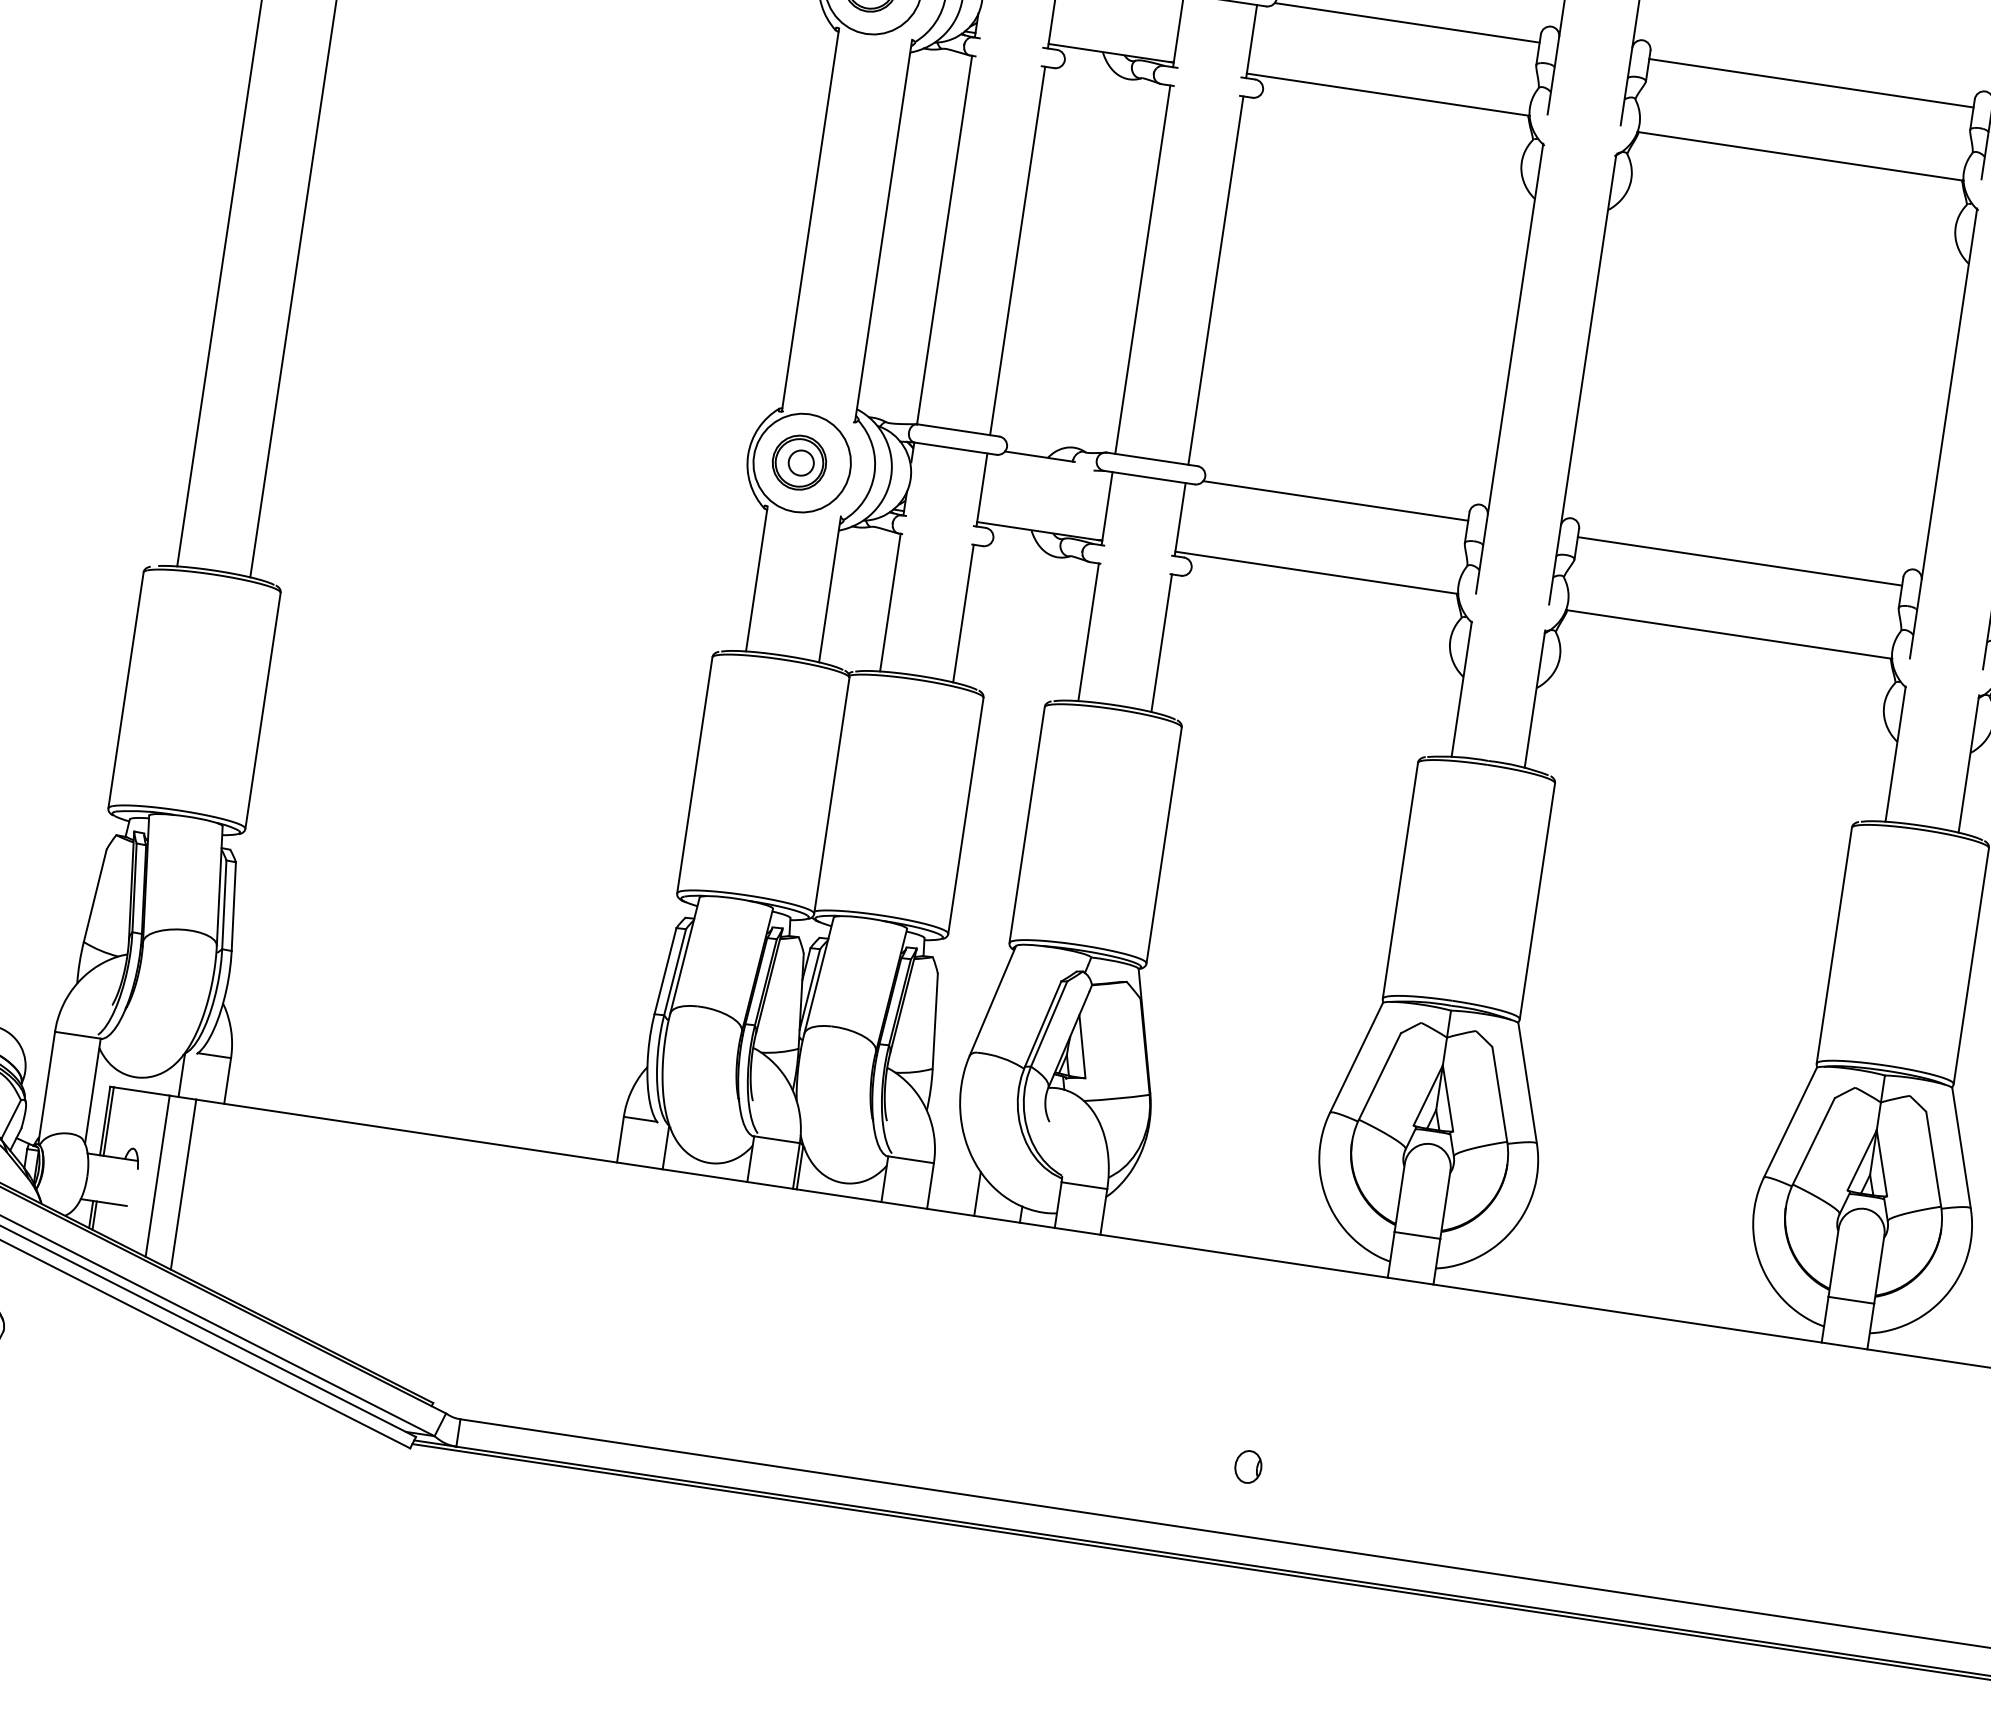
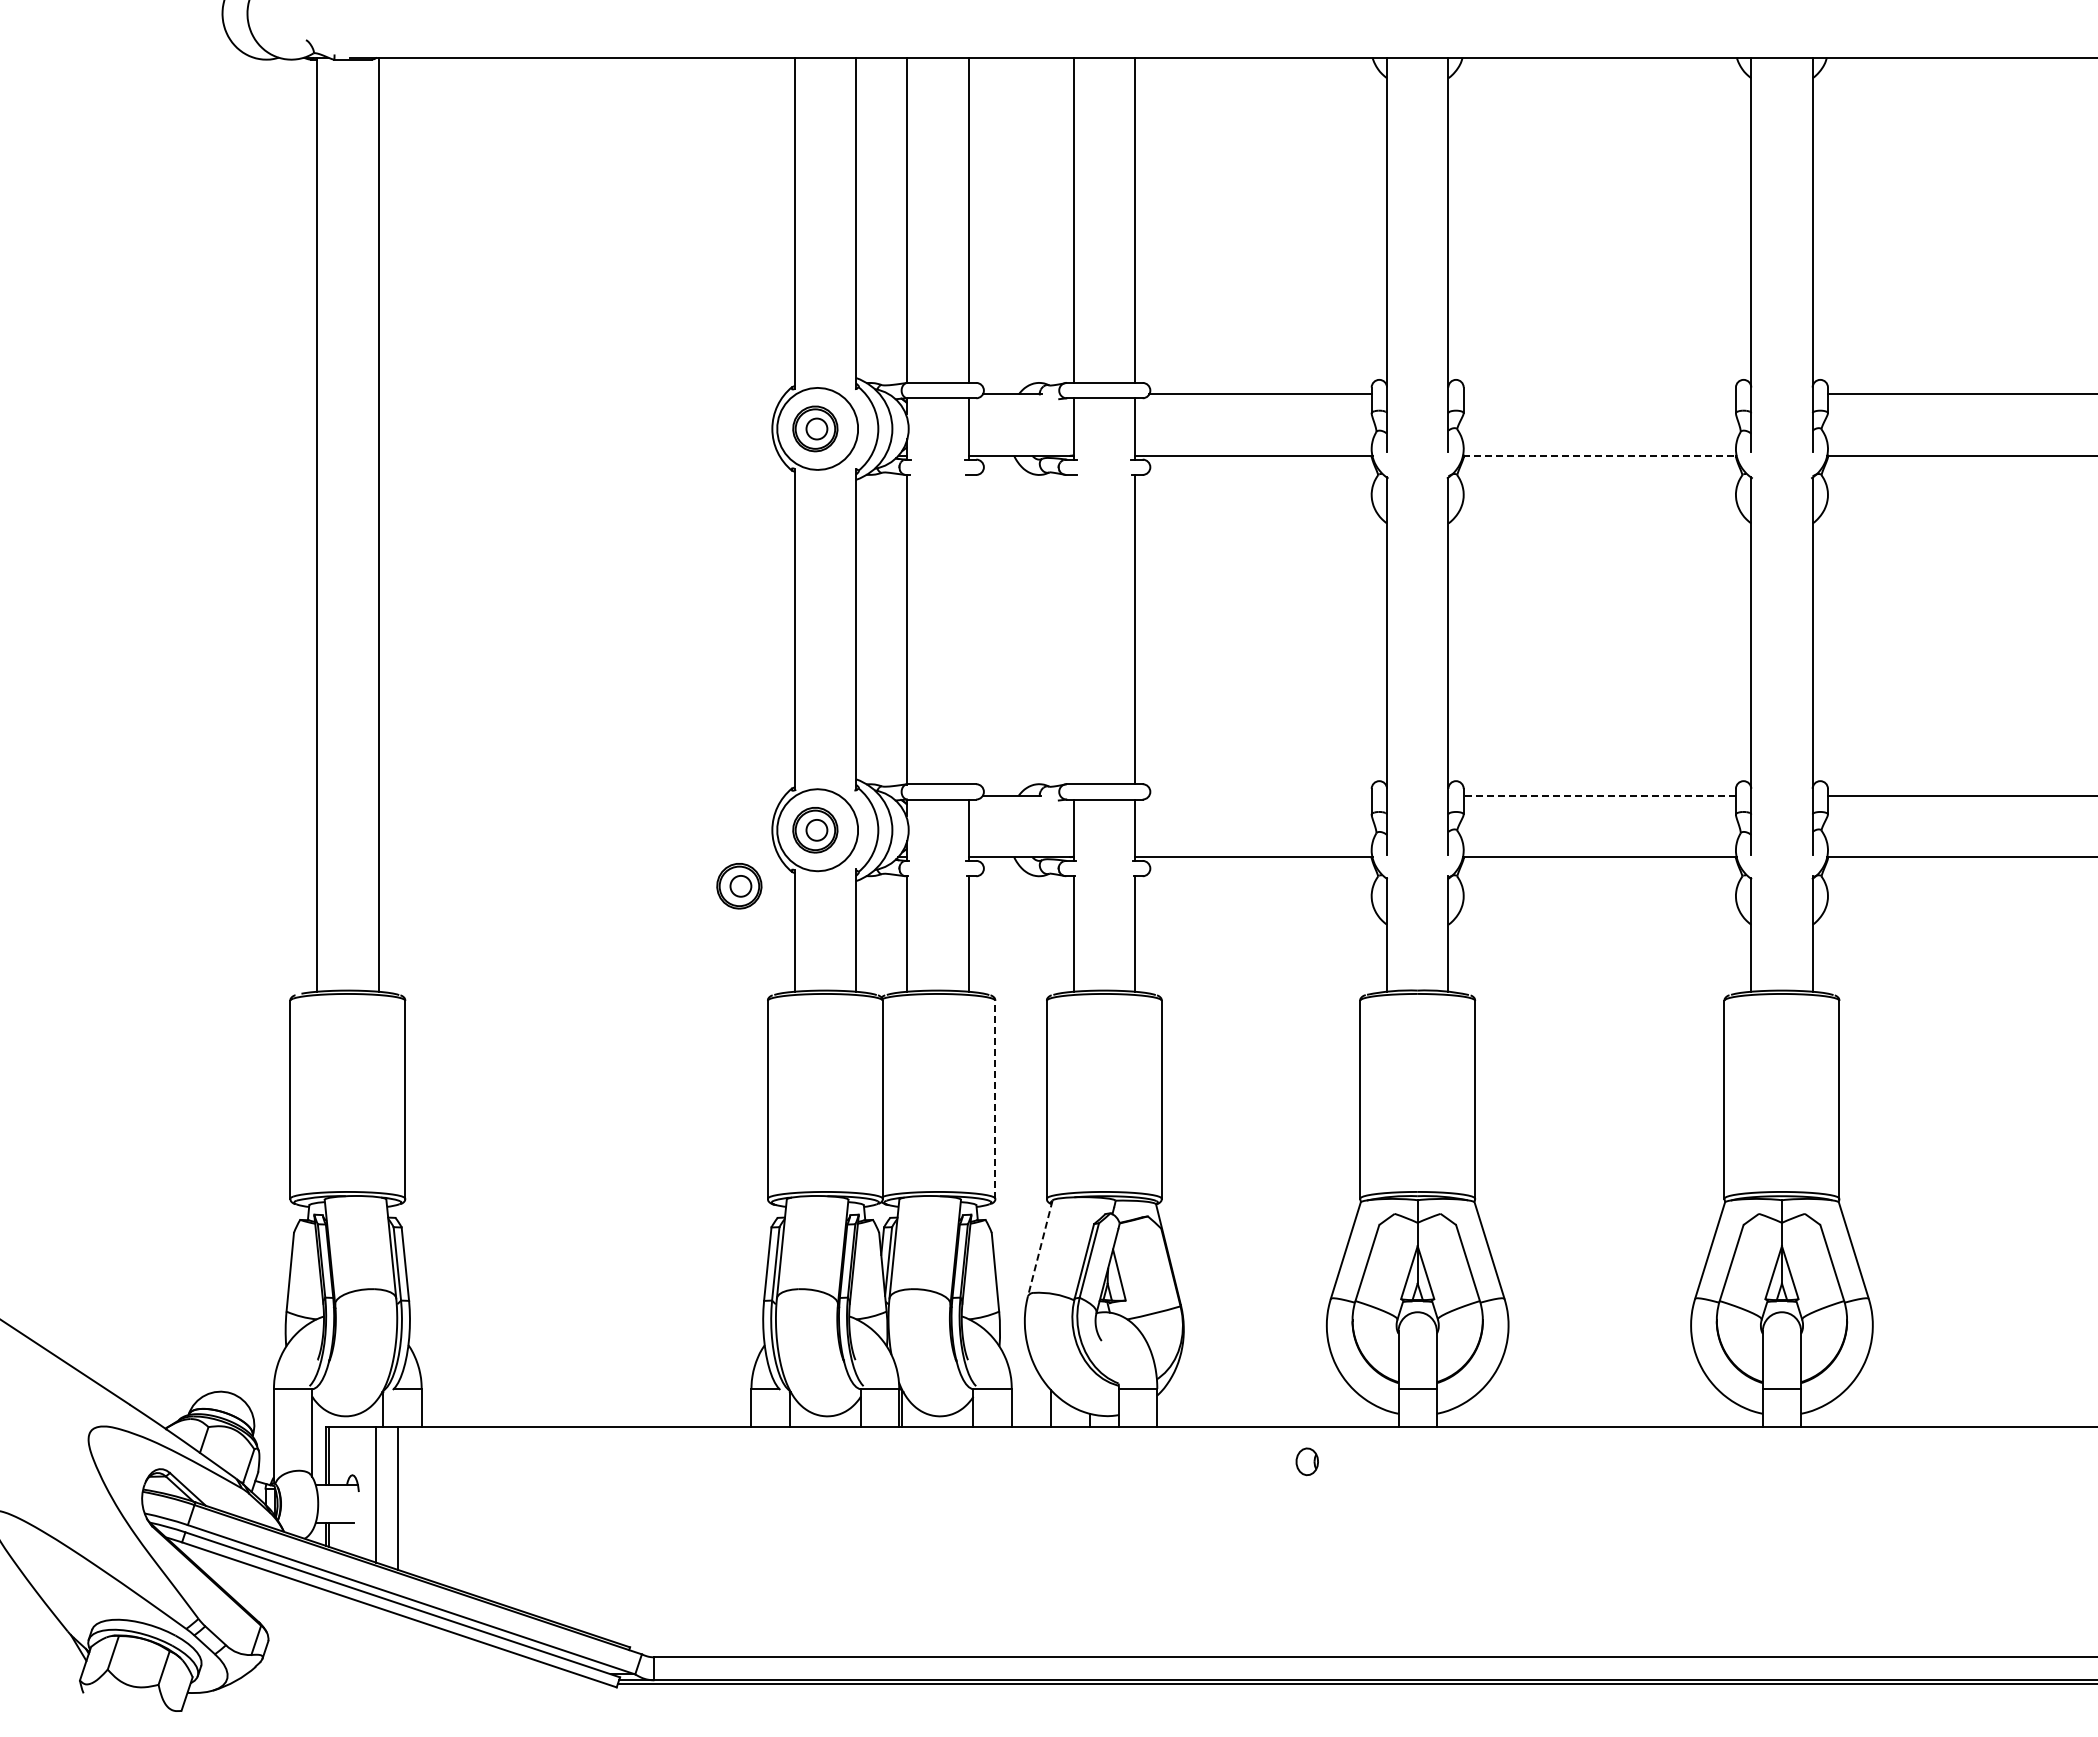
line: (1811, 83) -> (1599, 394), removed
line: (1800, 155) -> (1599, 455), solid -> dashed
line: (1017, 250) -> (968, 629), removed
line: (1142, 269) -> (1073, 629), removed
line: (1335, 500) -> (1260, 795), removed
part: (699, 516) -> (739, 886), added
line: (1739, 560) -> (1599, 795), solid -> dashed
line: (966, 815) -> (995, 1099), solid -> dashed
line: (993, 1001) -> (1040, 1248), solid -> dashed
part: (1247, 1466) -> (1306, 1461), moved

